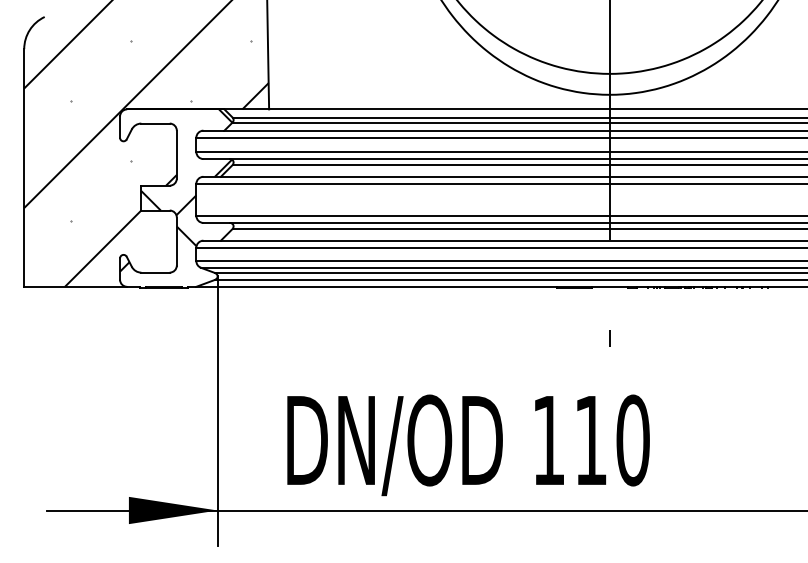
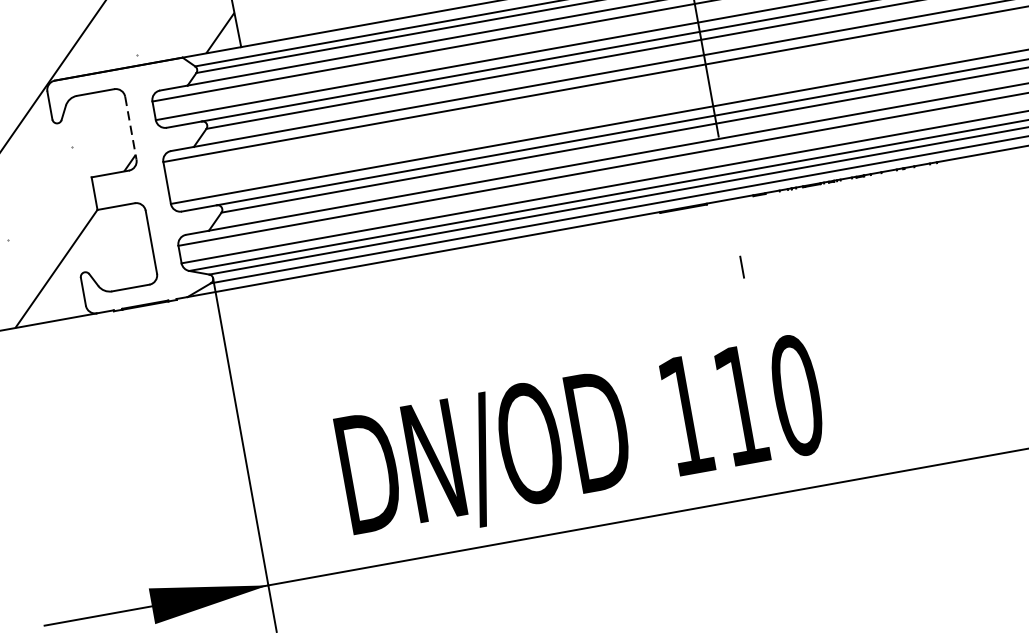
line: (176, 154) -> (130, 128), solid -> dashed
hatch: (176, 190) -> (138, 175), removed

